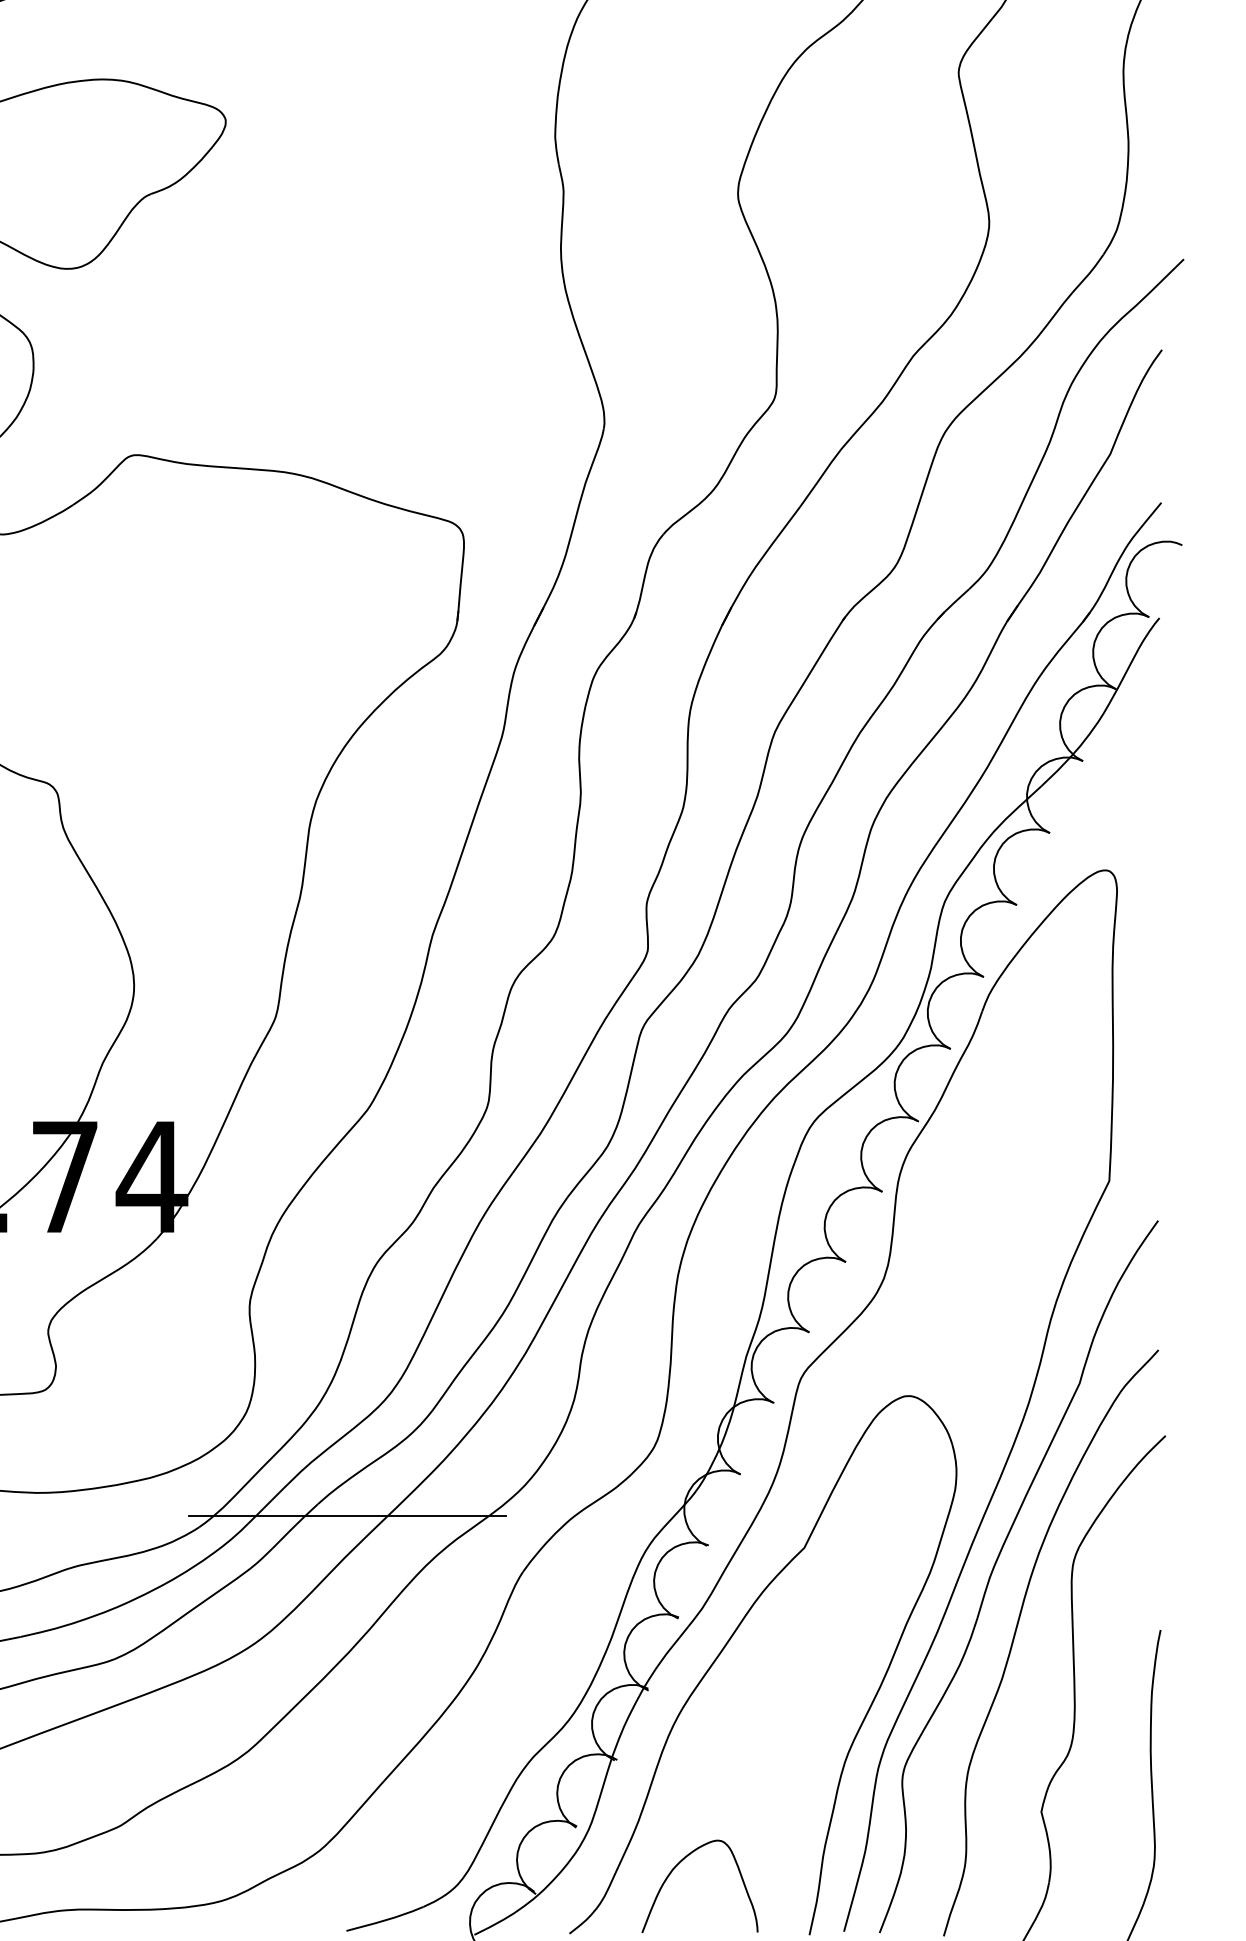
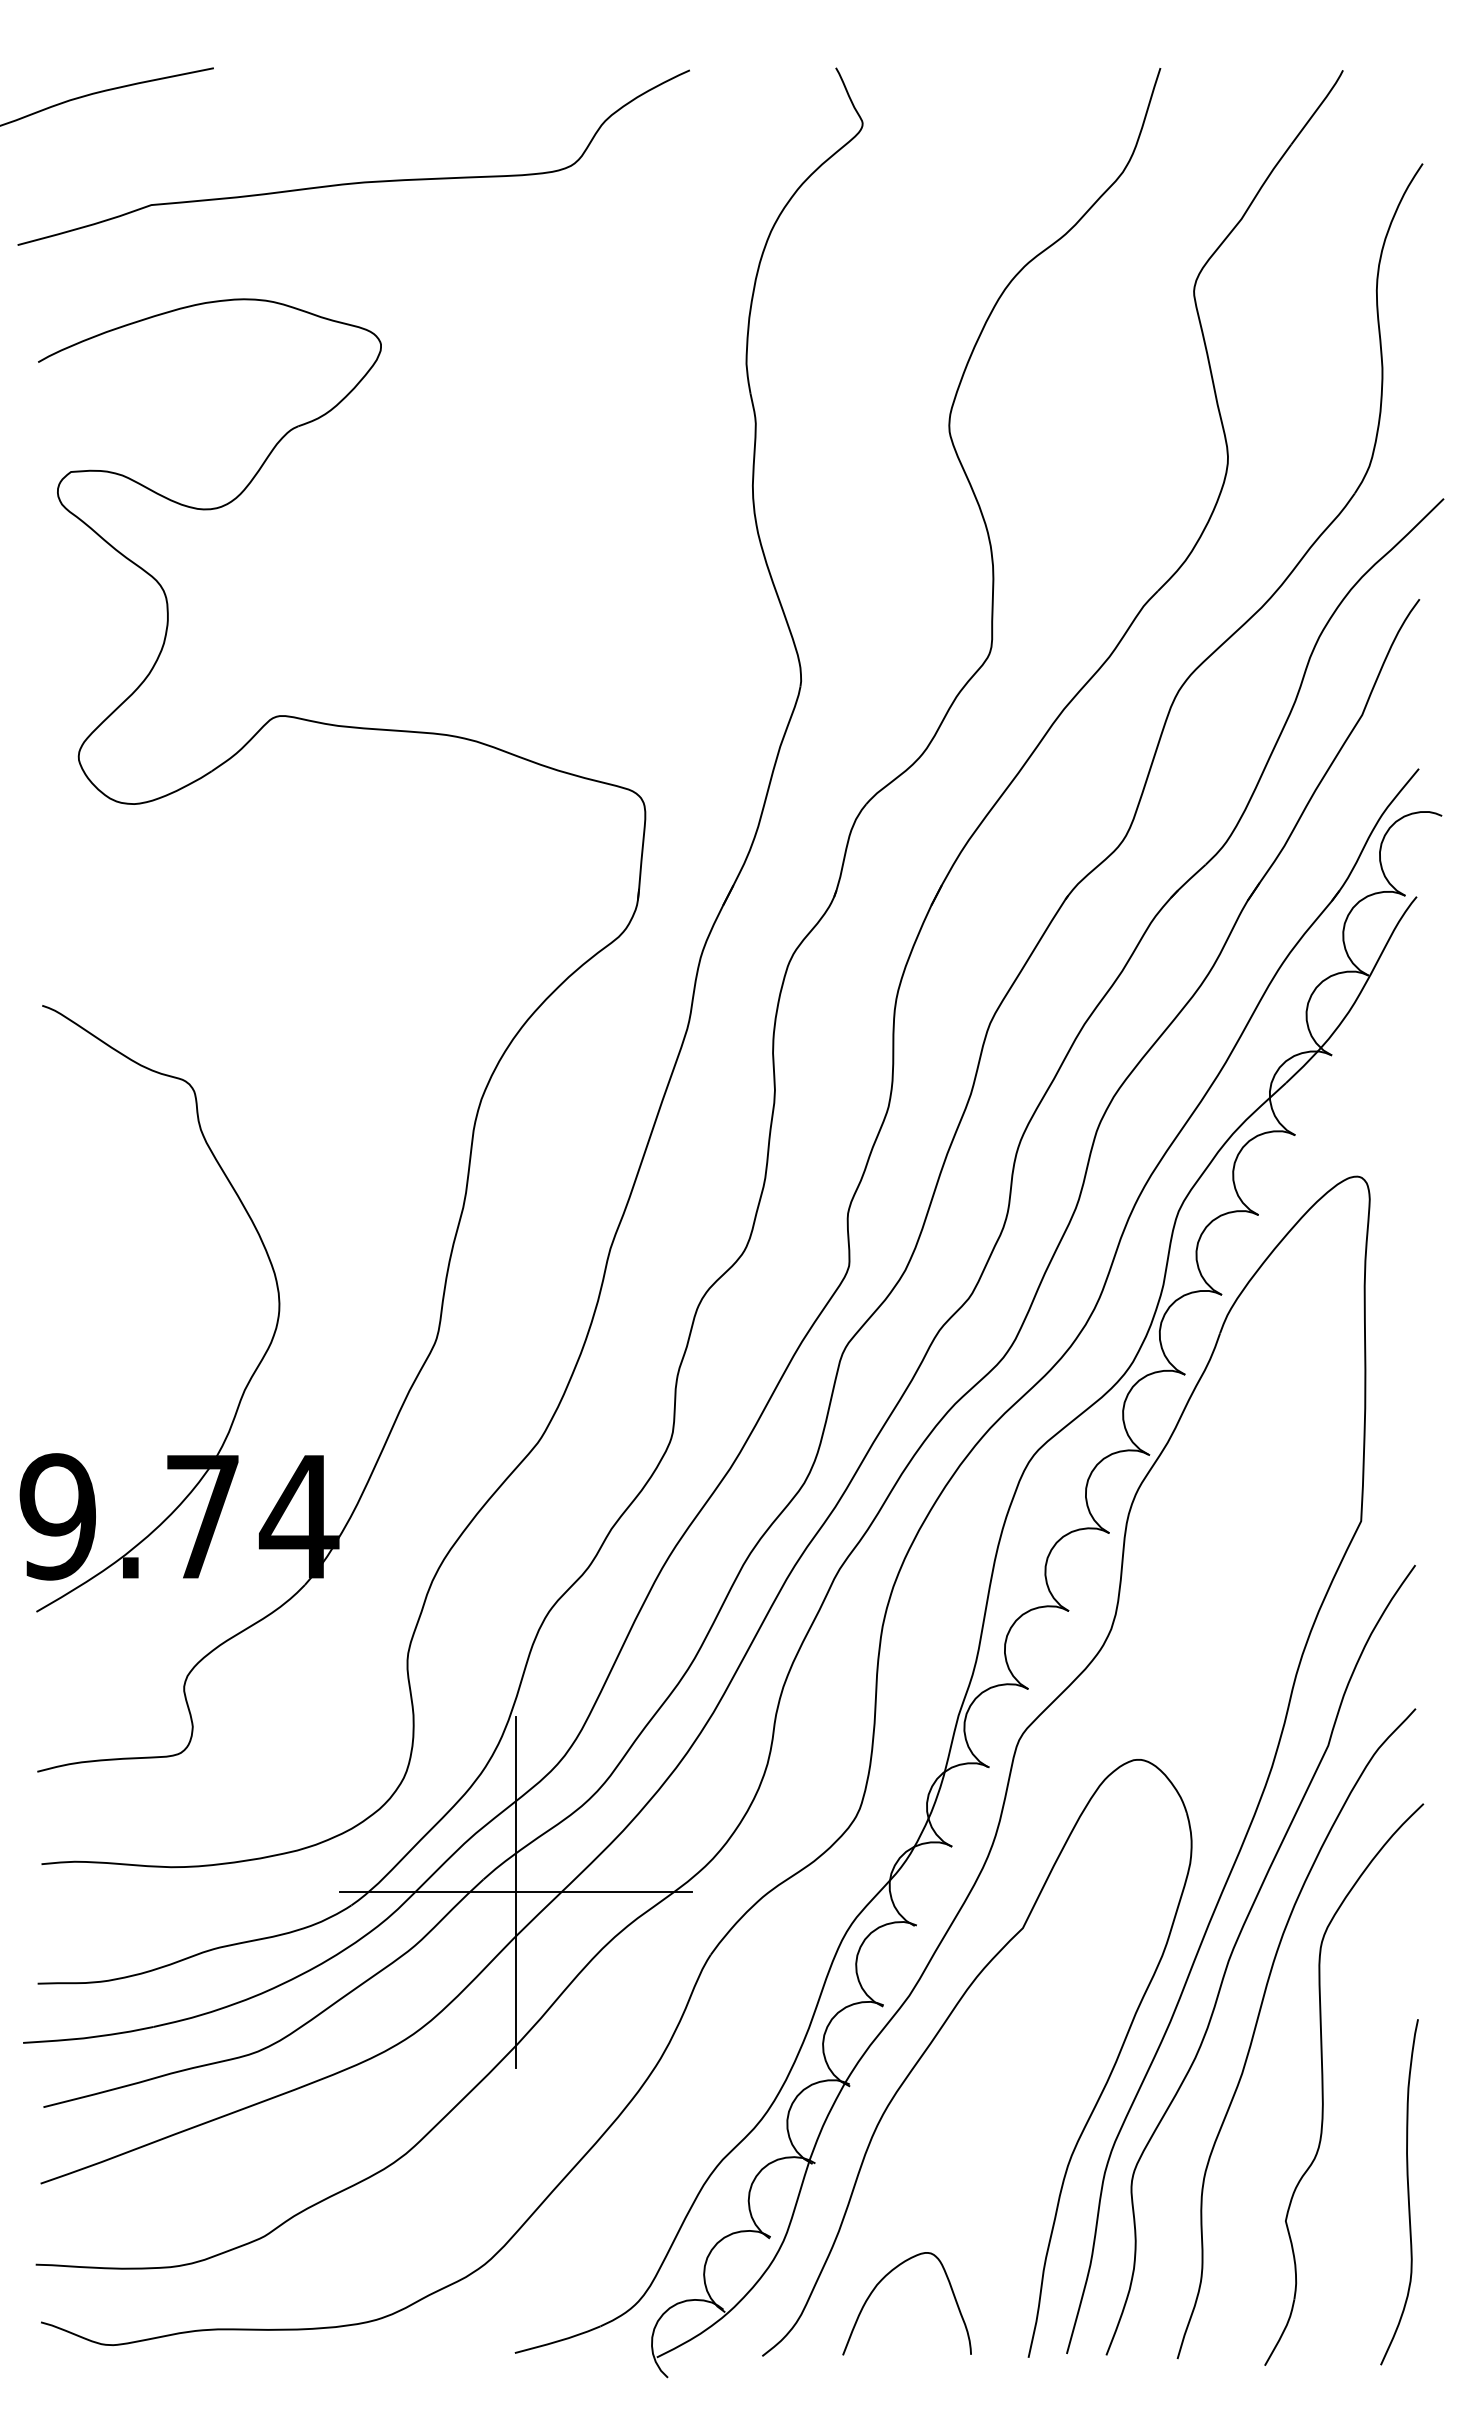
line: (347, 1515) -> (516, 1892), added

